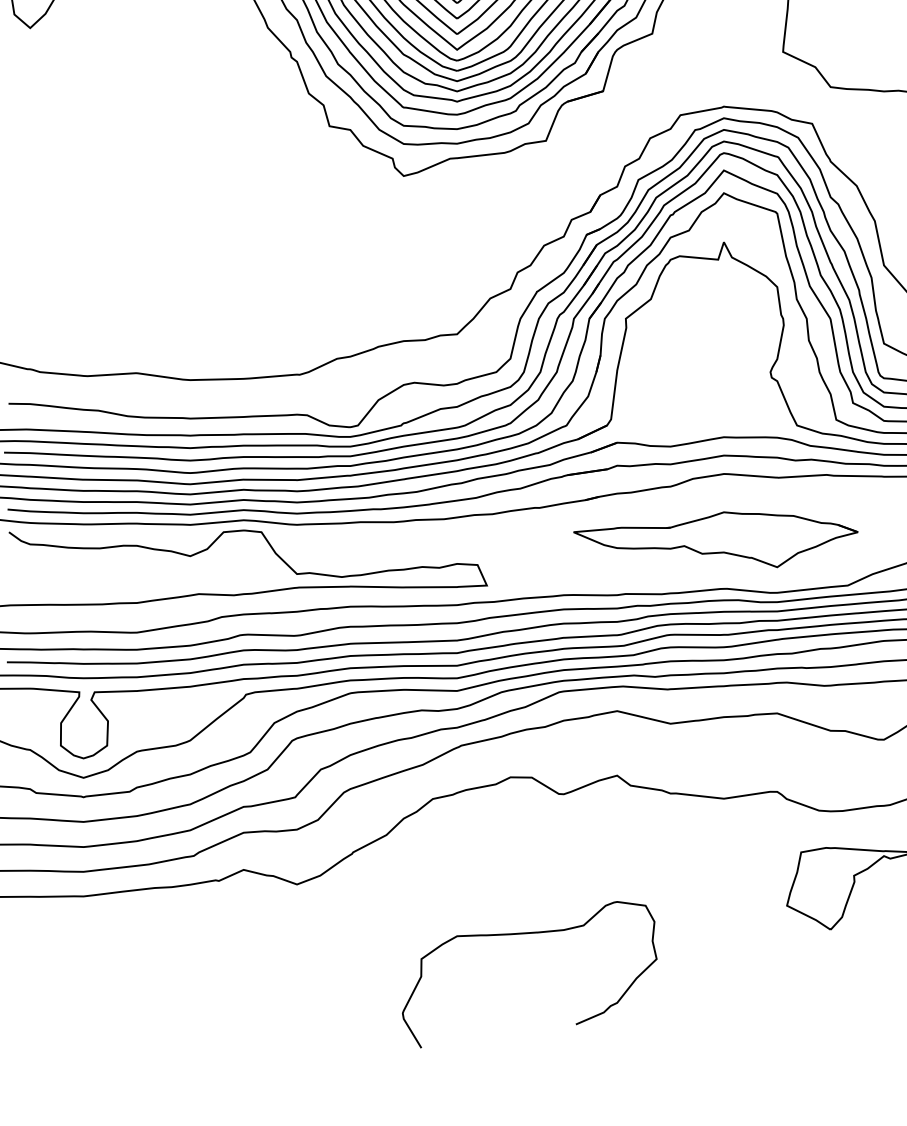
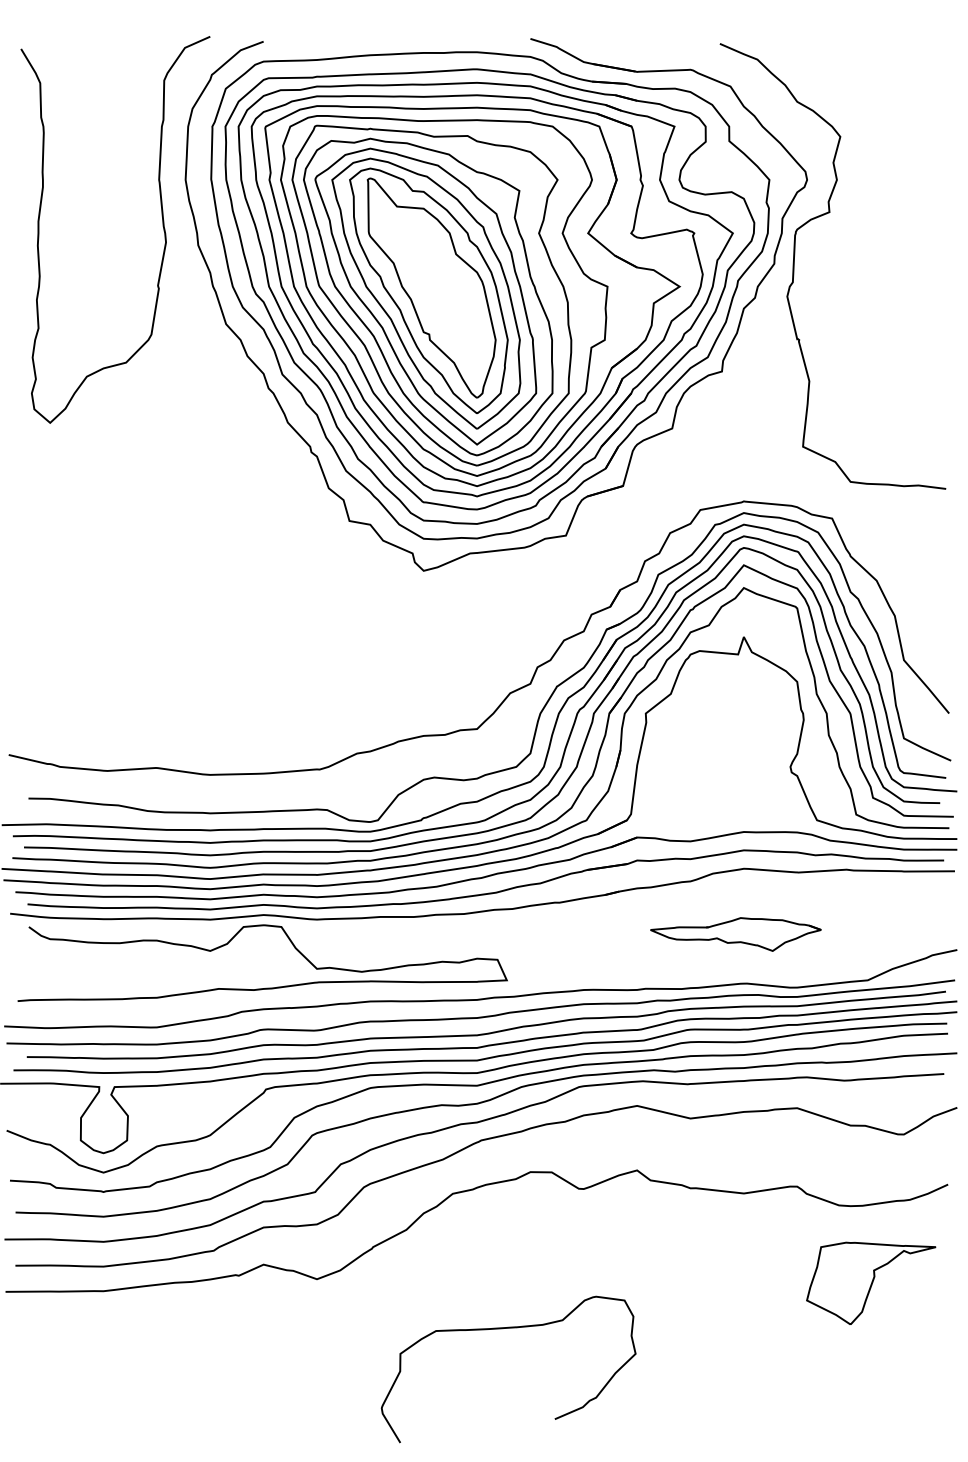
part: (715, 539) -> (735, 934), size x0.6
curve: (523, 934) -> (502, 1329), moved

